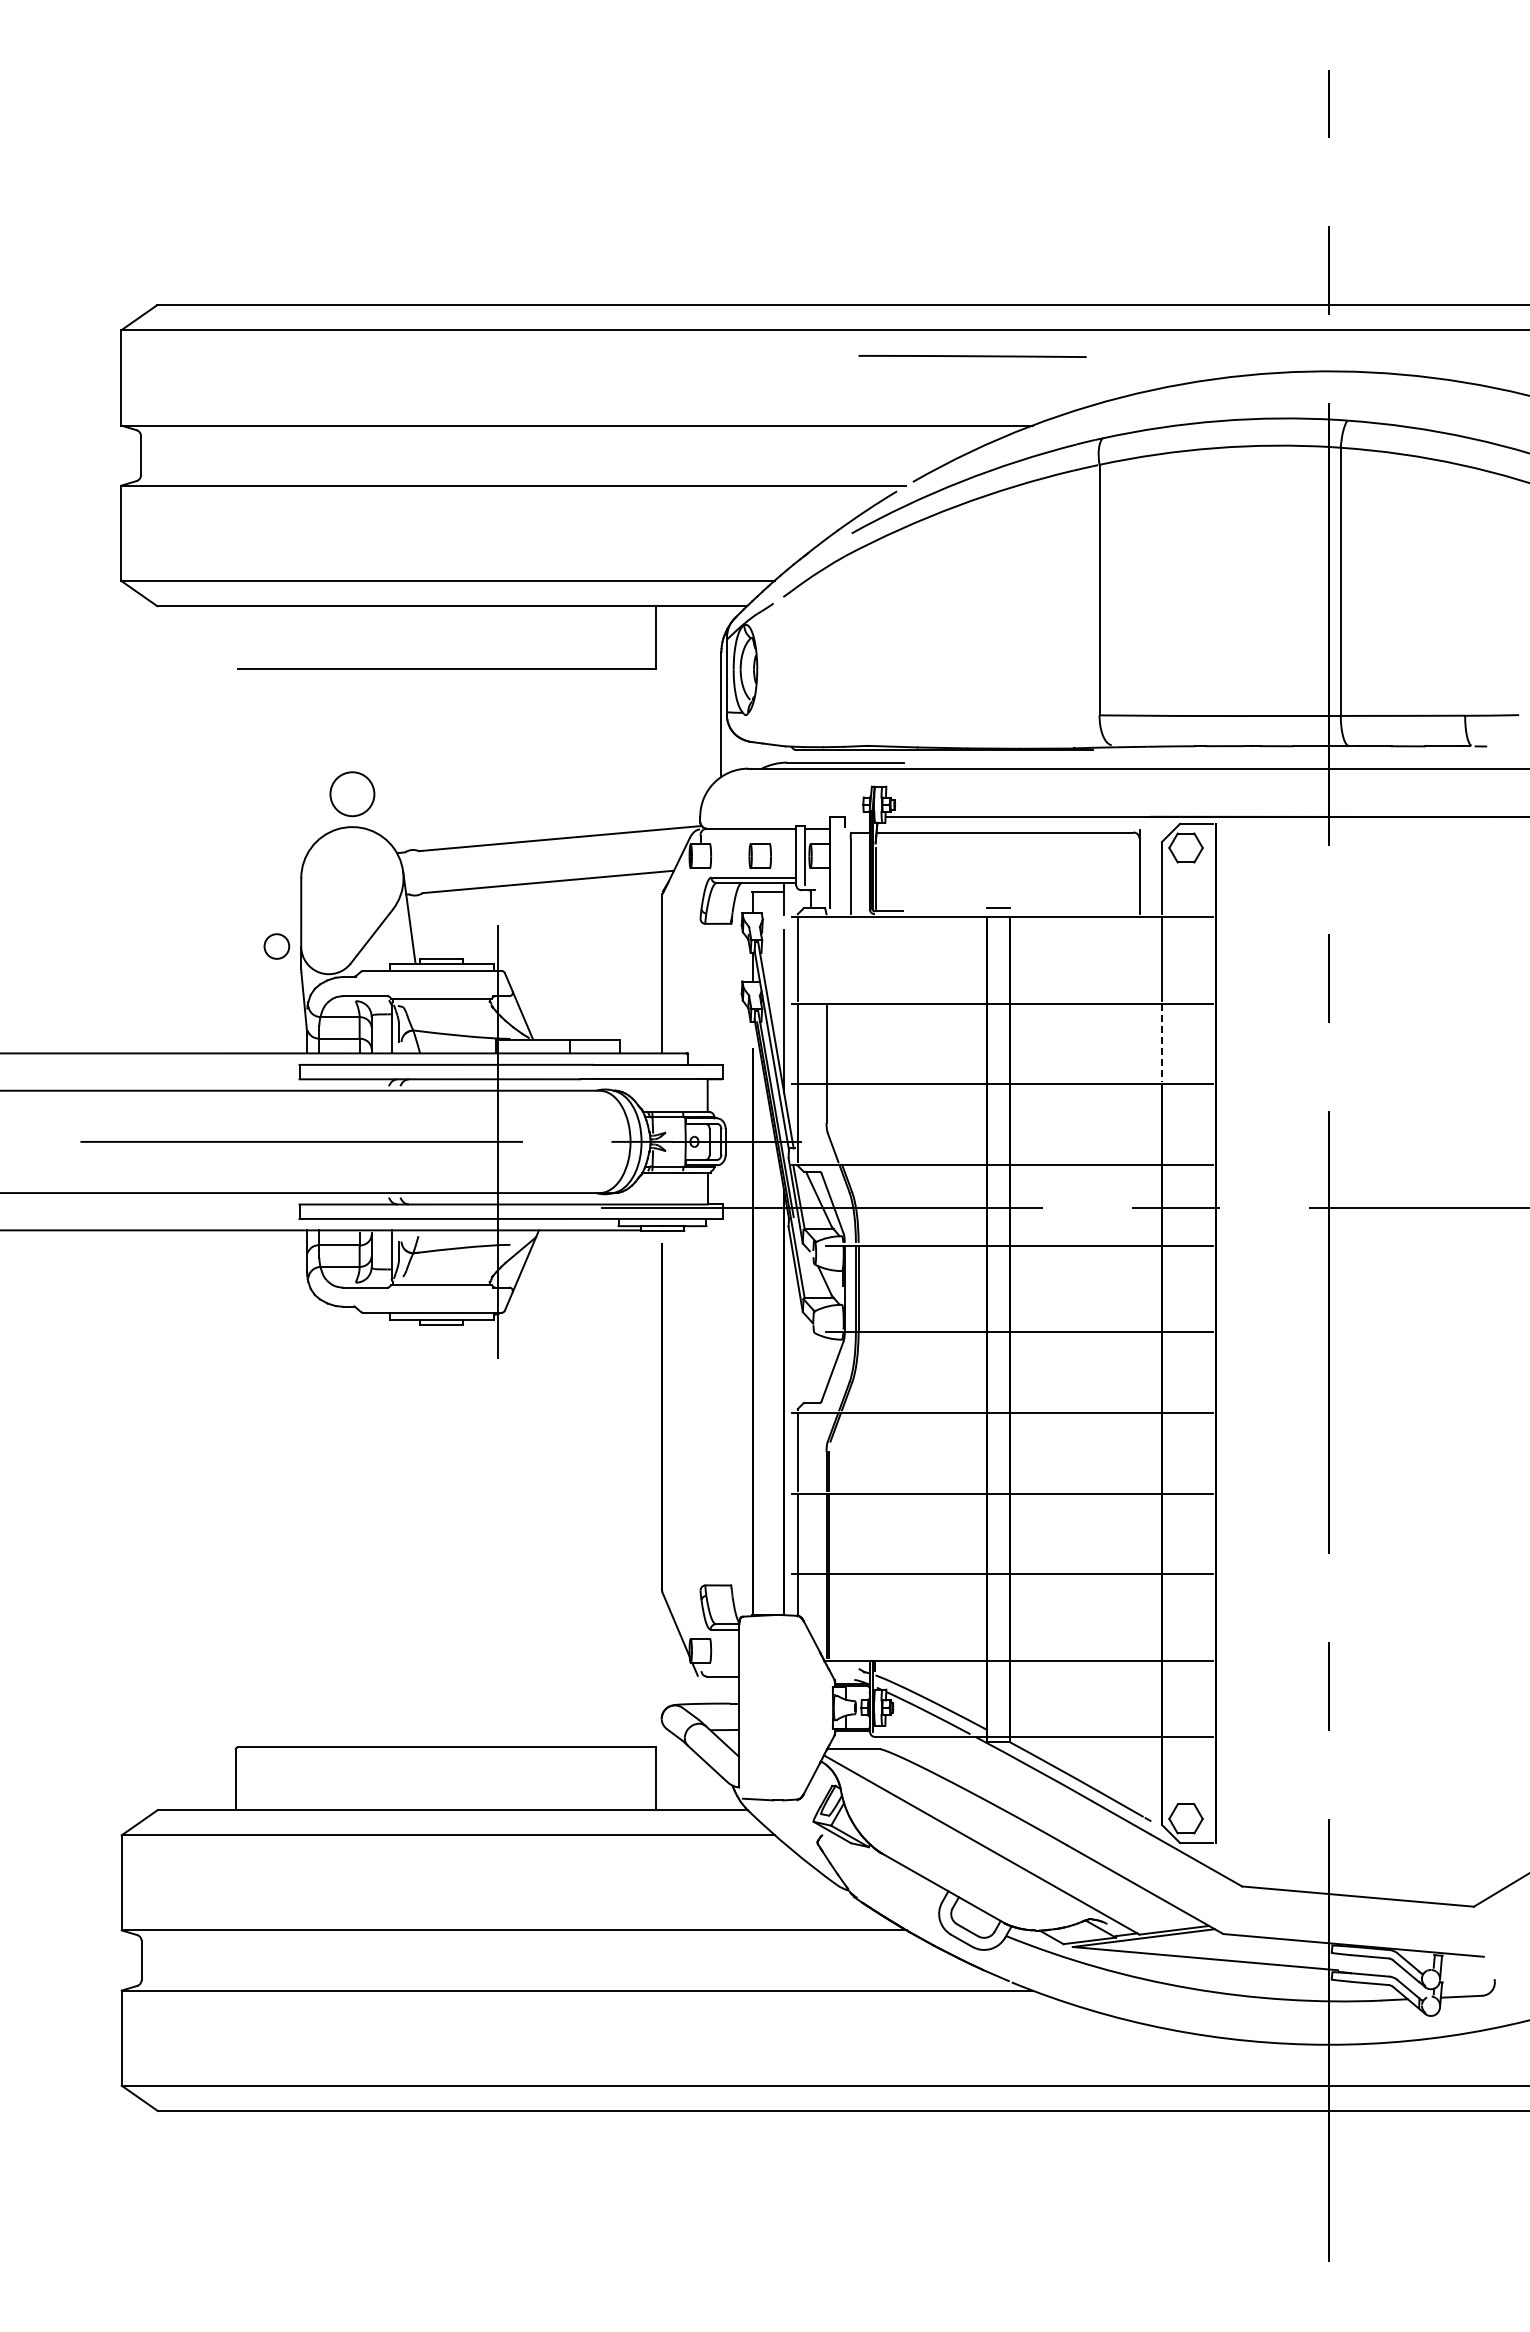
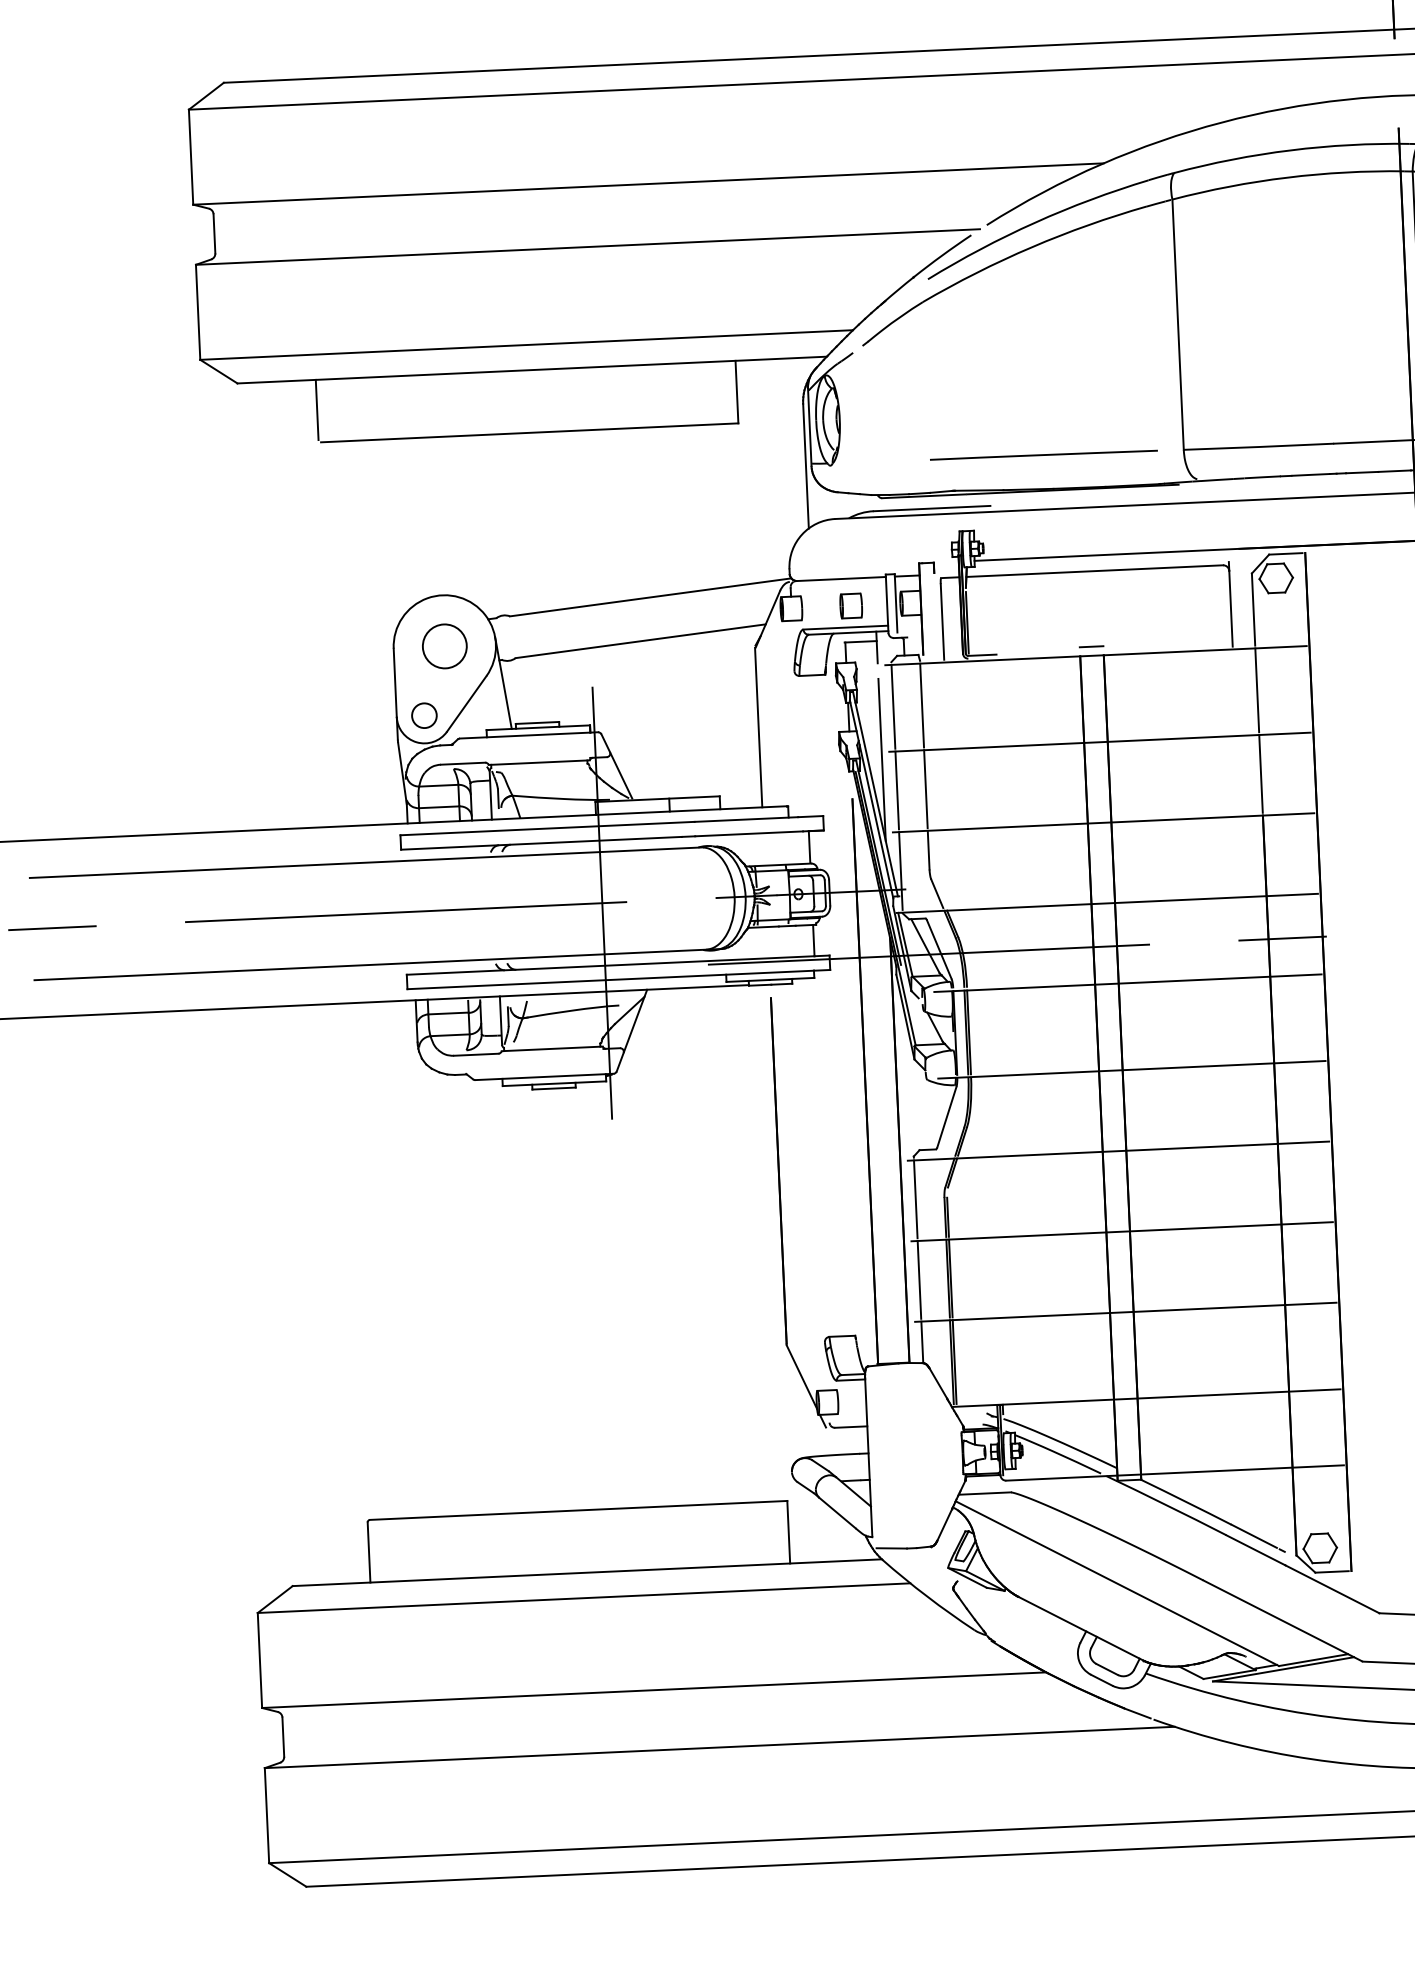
line: (972, 356) -> (1043, 455), moved
line: (235, 636) -> (317, 410), added
circle: (352, 794) -> (444, 646), moved
circle: (276, 946) -> (424, 715), moved
line: (826, 958) -> (922, 705), added
line: (1161, 1042) -> (1260, 773), dashed -> solid

